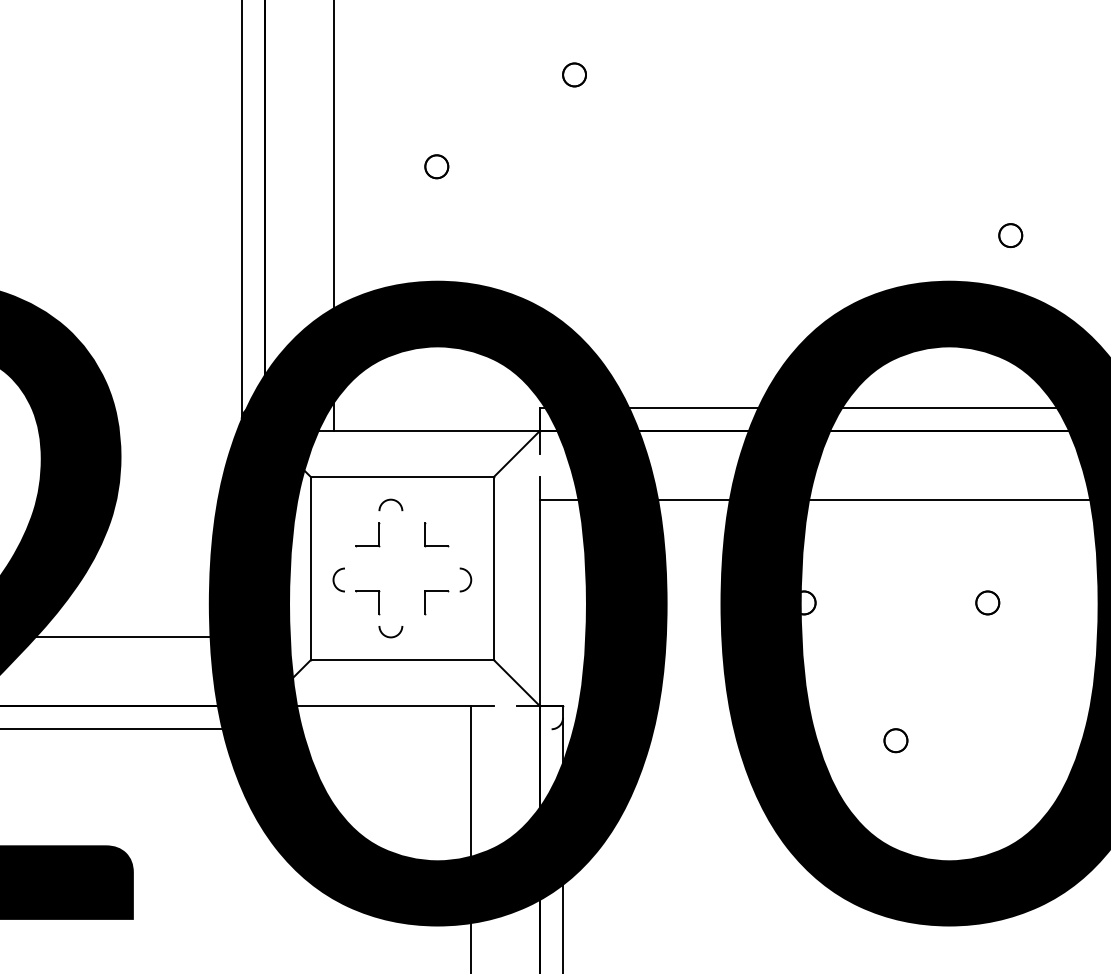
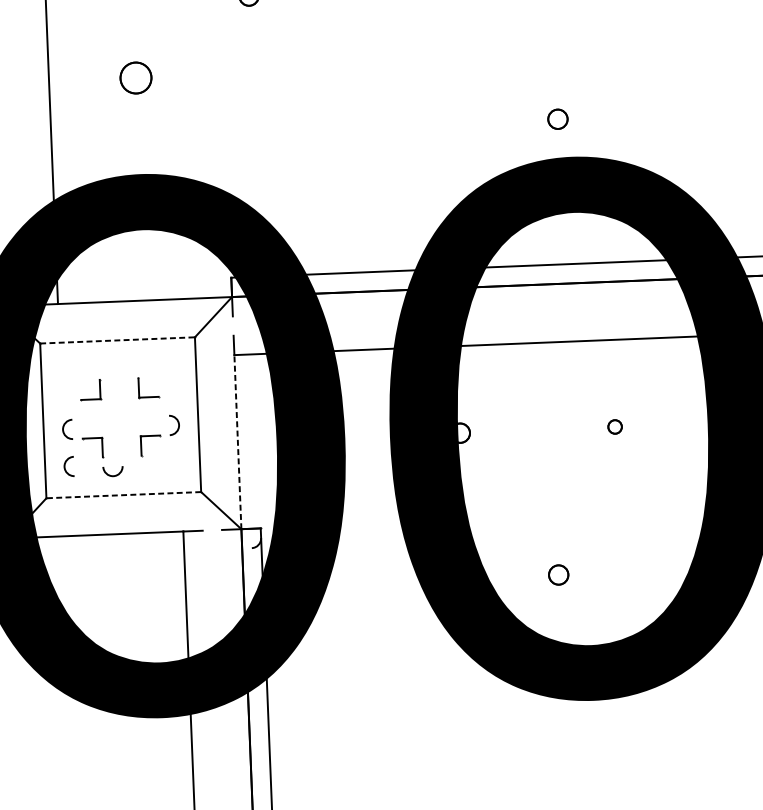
part: (436, 166) -> (135, 77), size x1.6
part: (1010, 235) -> (557, 119), moved
line: (402, 476) -> (117, 340), solid -> dashed
curve: (390, 500) -> (108, 360), removed
line: (540, 602) -> (238, 441), solid -> dashed
part: (987, 602) -> (614, 426), size x0.7
curve: (334, 623) -> (65, 466), added
line: (402, 660) -> (123, 495), solid -> dashed
part: (895, 740) -> (558, 574), moved

